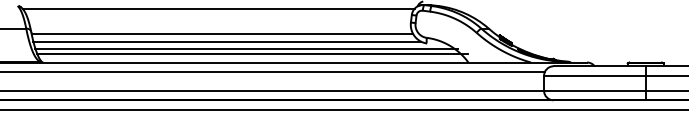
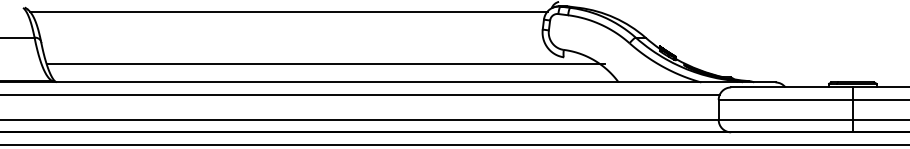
line: (222, 34) -> (293, 45), removed
line: (227, 41) -> (300, 54), removed
line: (252, 54) -> (333, 71), removed

